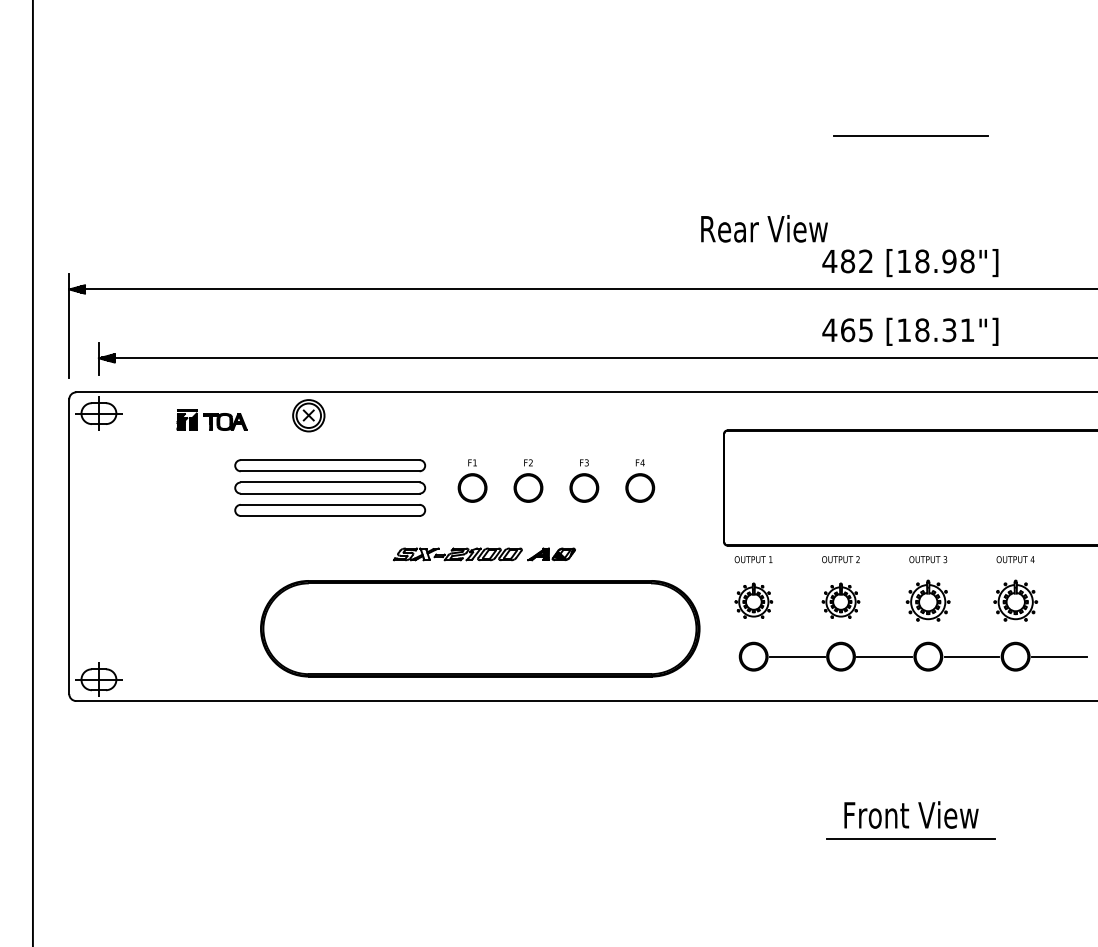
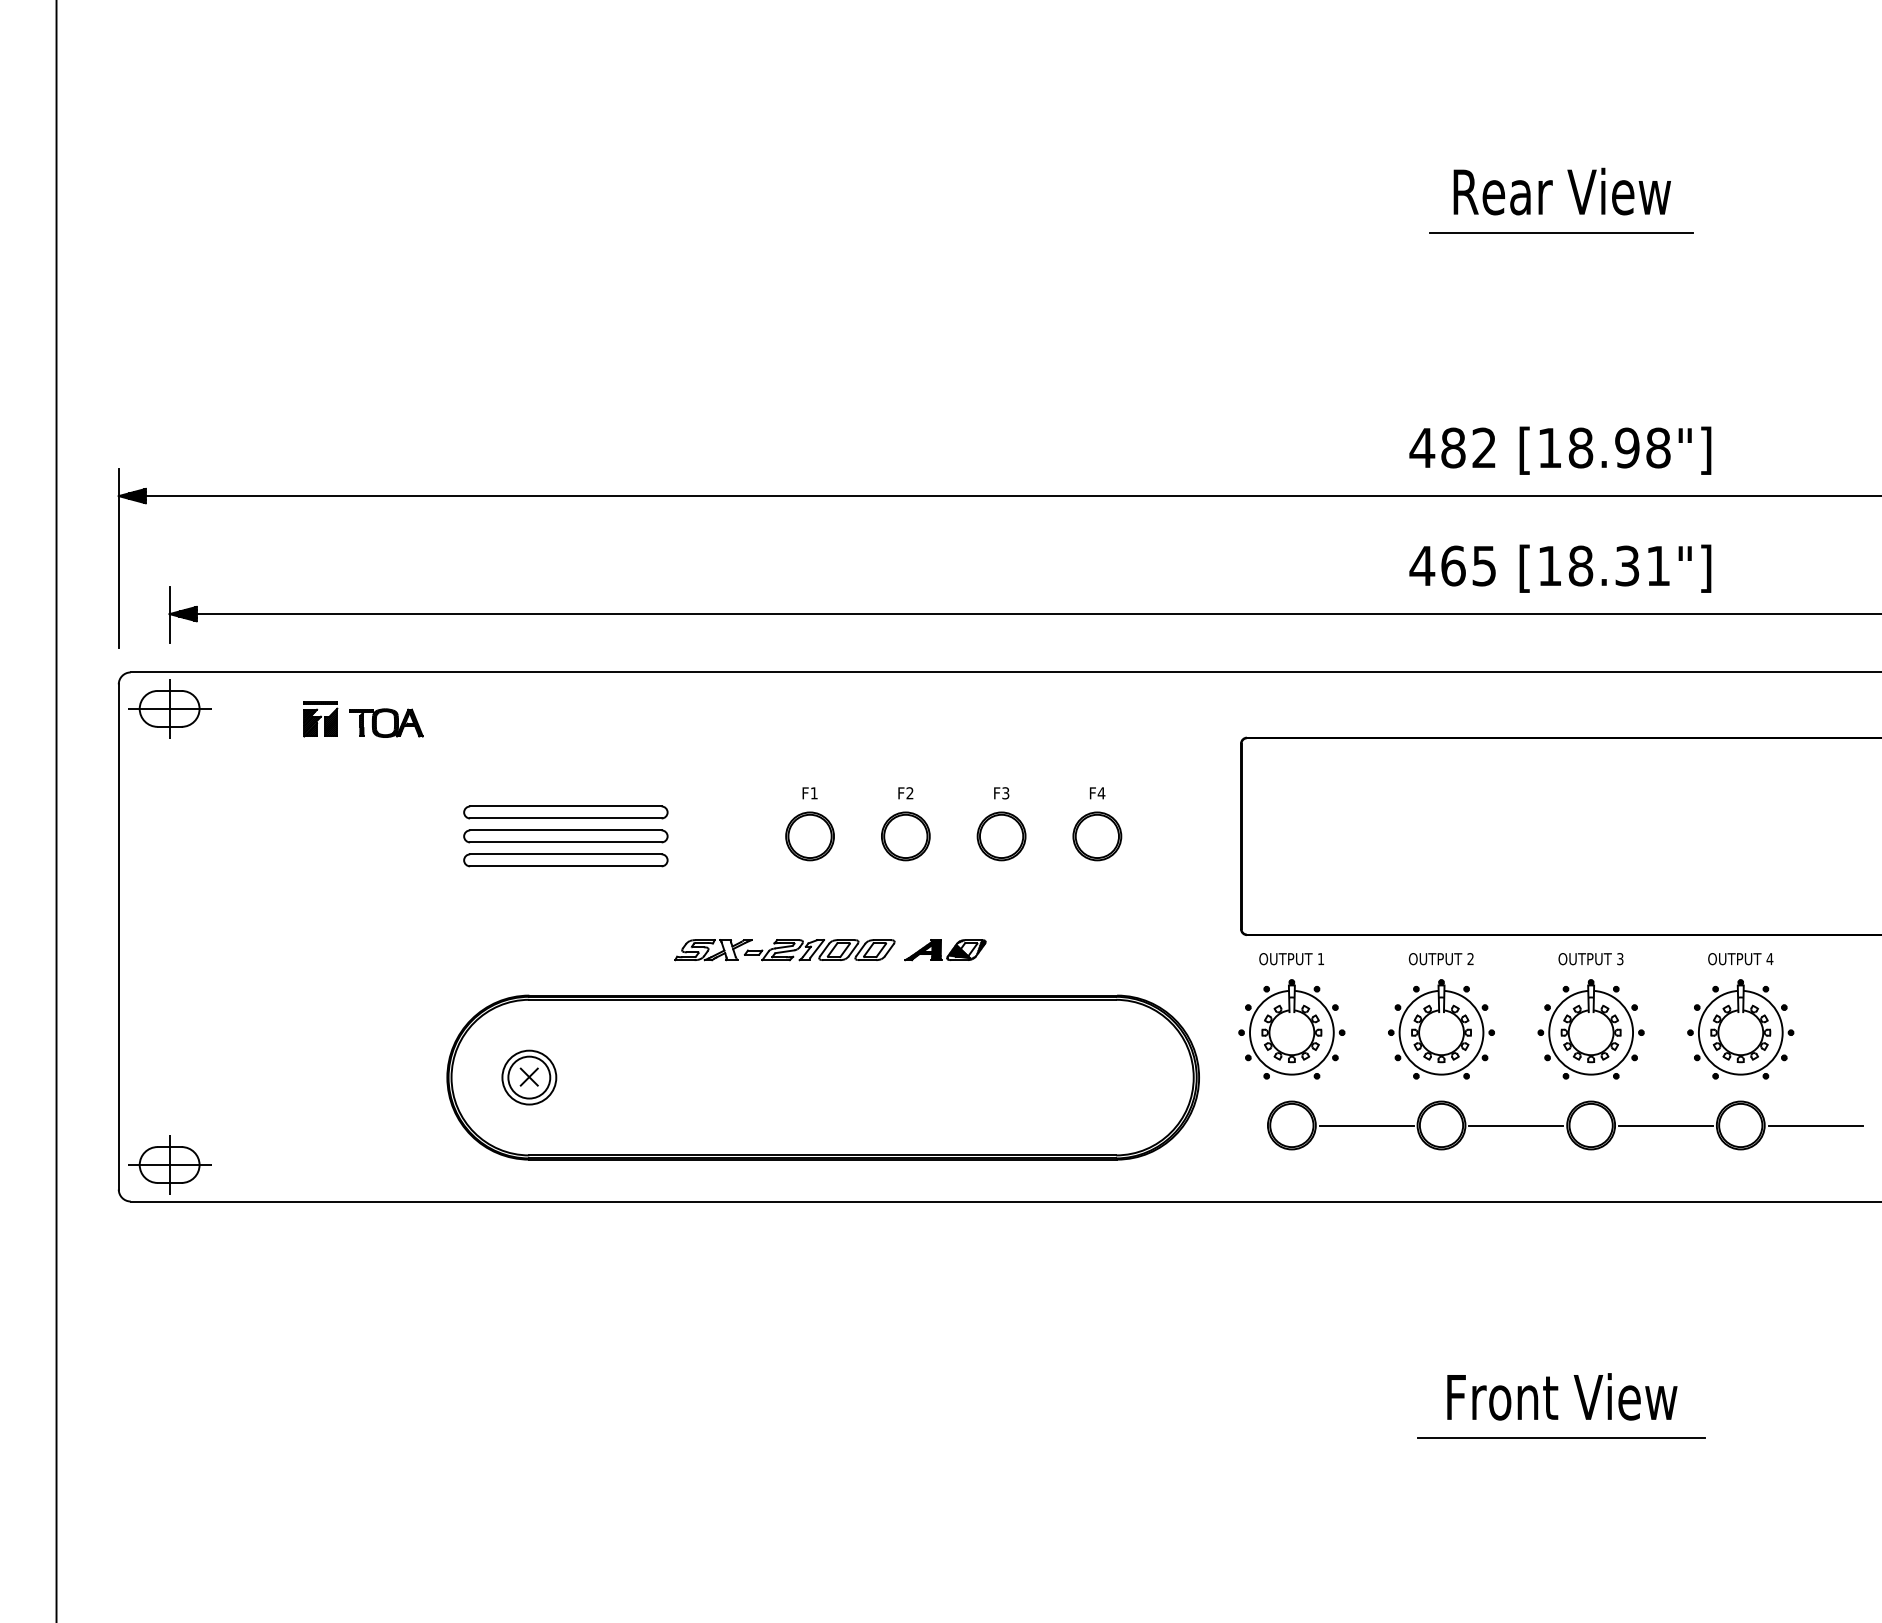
text: (764, 228) -> (1562, 191), moved
part: (308, 415) -> (528, 1077), moved
part: (329, 487) -> (564, 835), size x0.62
part: (753, 600) -> (1291, 1029), size x1.67
part: (840, 600) -> (1440, 1029), size x1.67
part: (927, 600) -> (1589, 1029), size x1.43
part: (1015, 600) -> (1740, 1029), size x1.43

